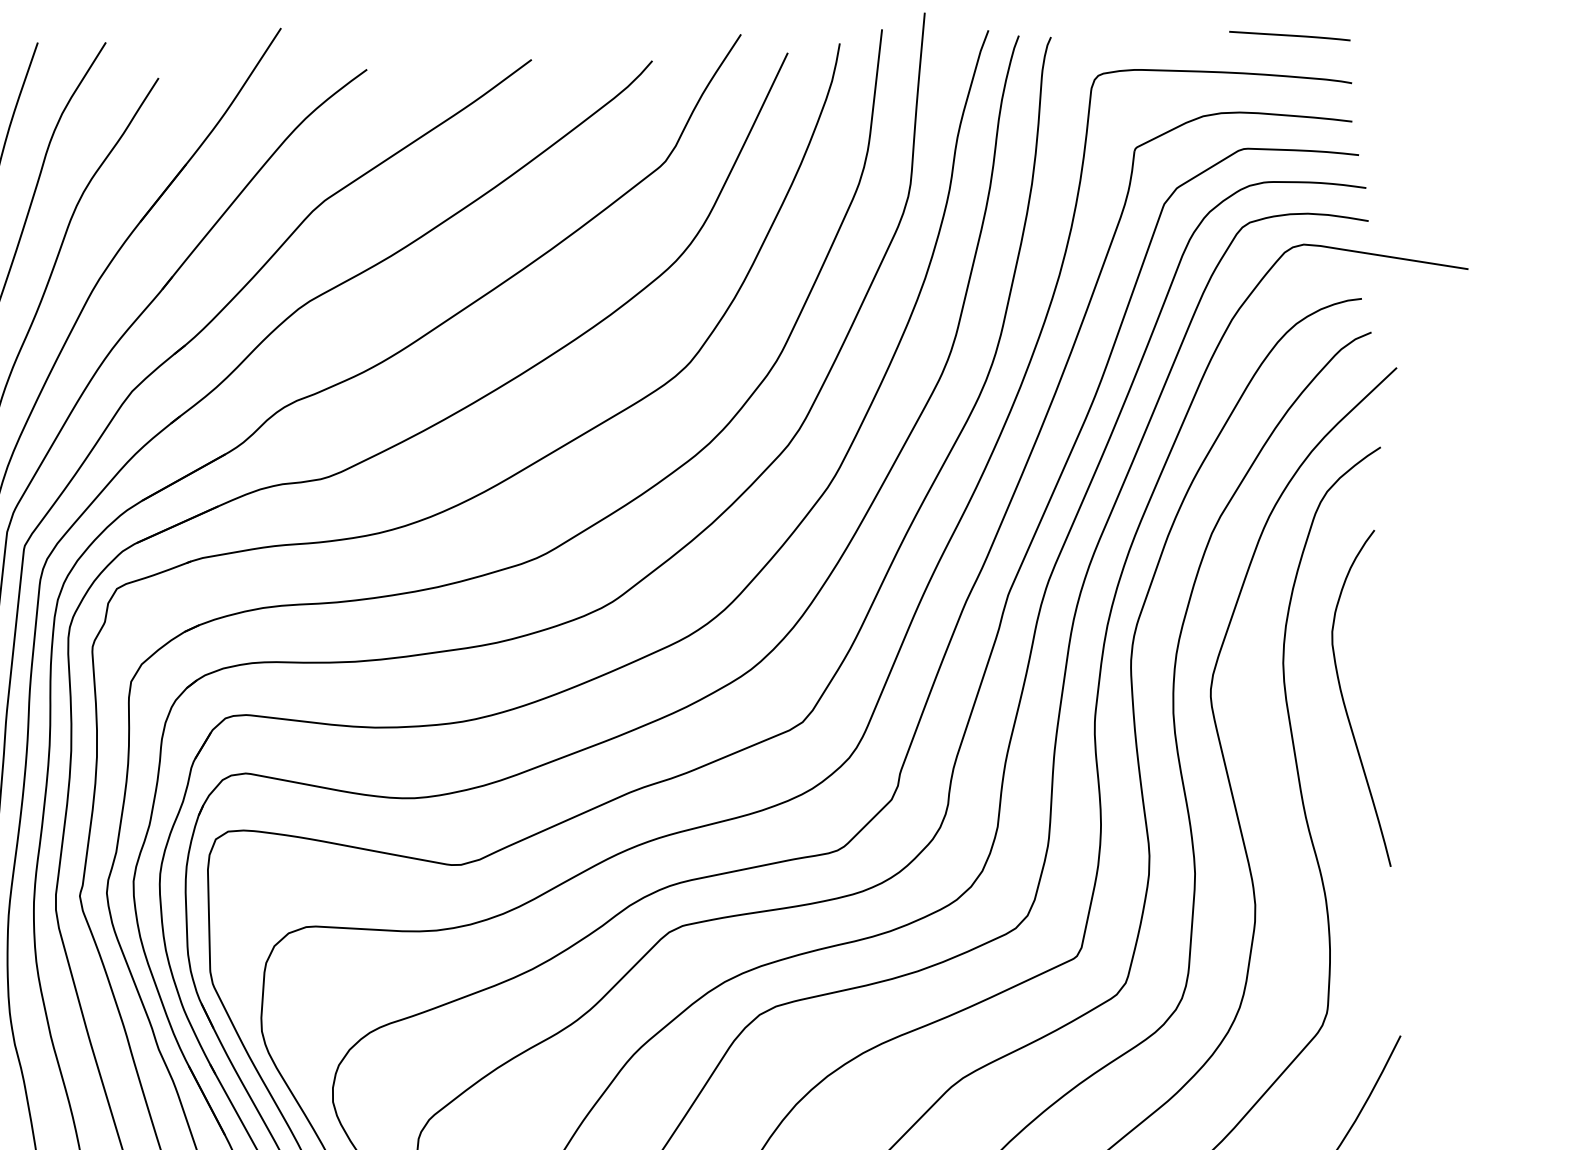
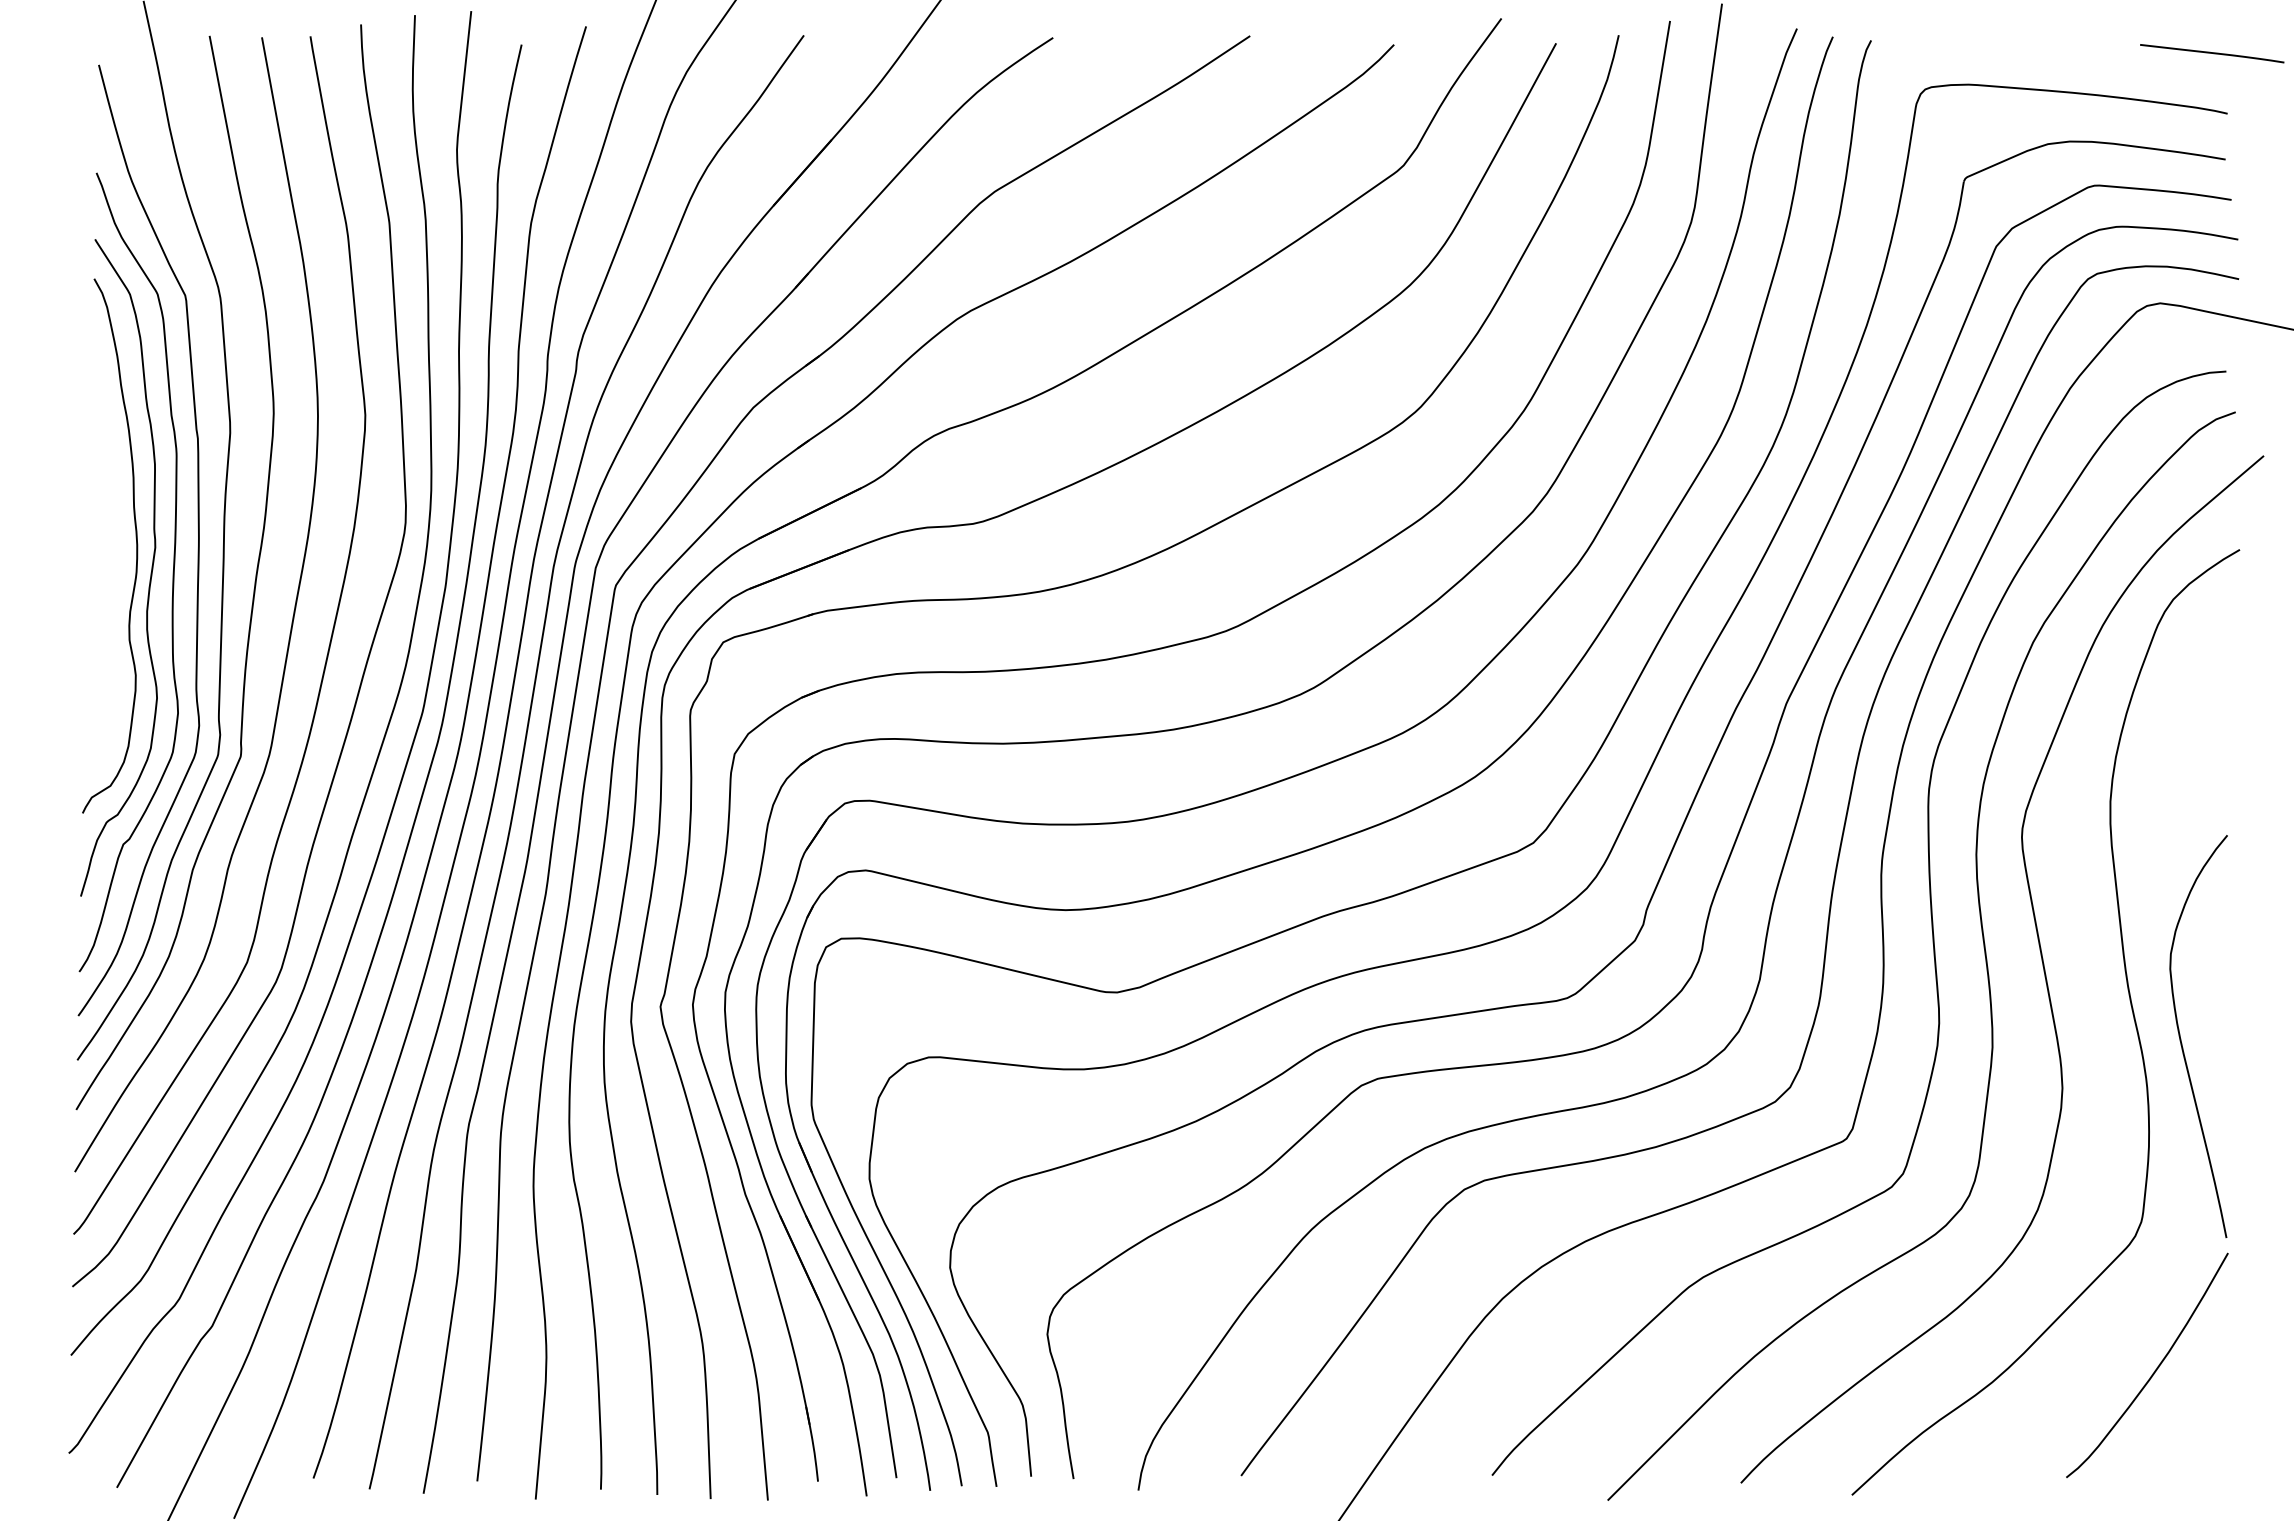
line: (1290, 35) -> (2212, 53), moved
curve: (1344, 701) -> (2181, 1038), moved

